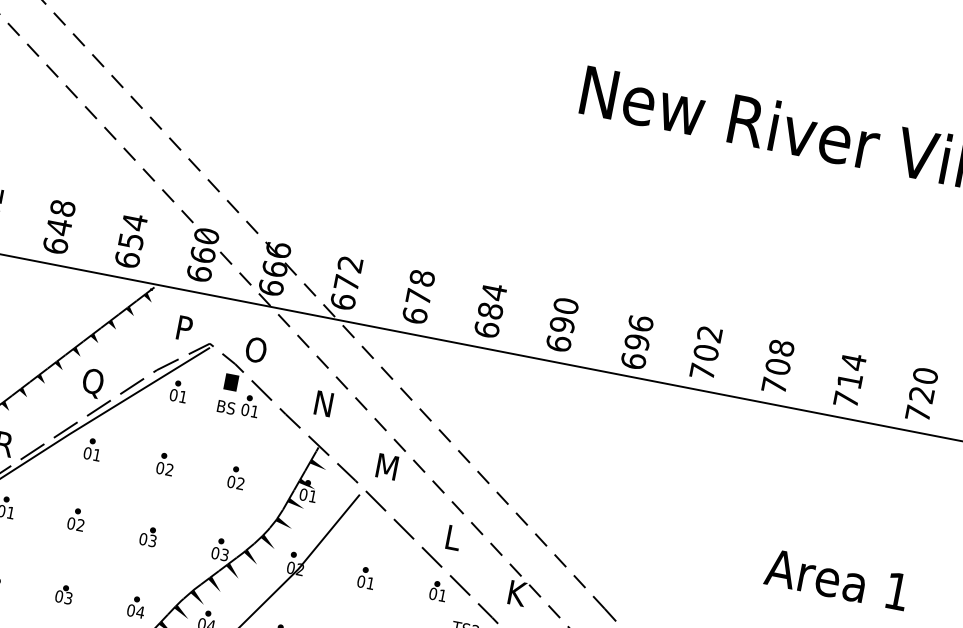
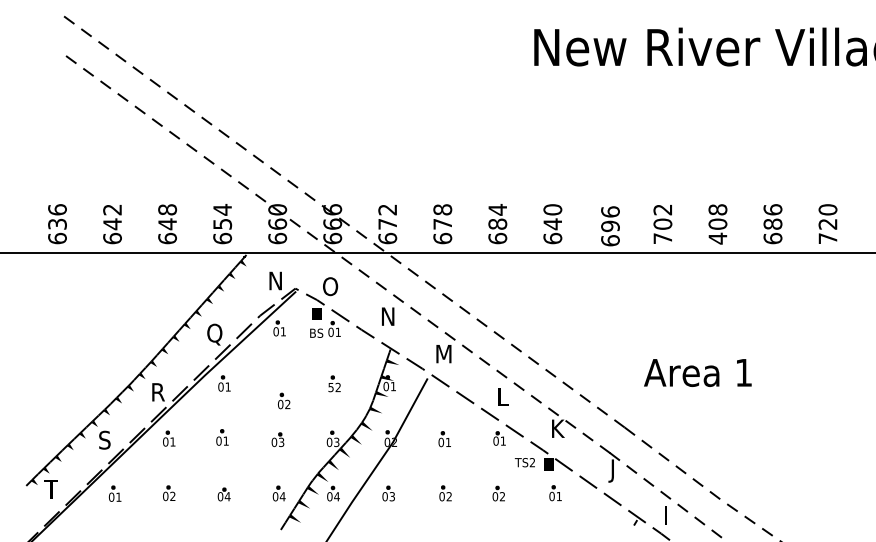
text: (561, 325) -> (552, 224), 690 -> 640
text: (187, 328) -> (276, 280), P -> N
text: (849, 379) -> (772, 223), 714 -> 686
text: (773, 385) -> (717, 238), 708 -> 408
text: (166, 463) -> (284, 400), moved
text: (230, 481) -> (330, 387), 02 -> 52
text: (79, 524) -> (225, 440), 02 -> 01
text: (836, 579) -> (697, 372), moved
text: (68, 597) -> (227, 496), 03 -> 04

